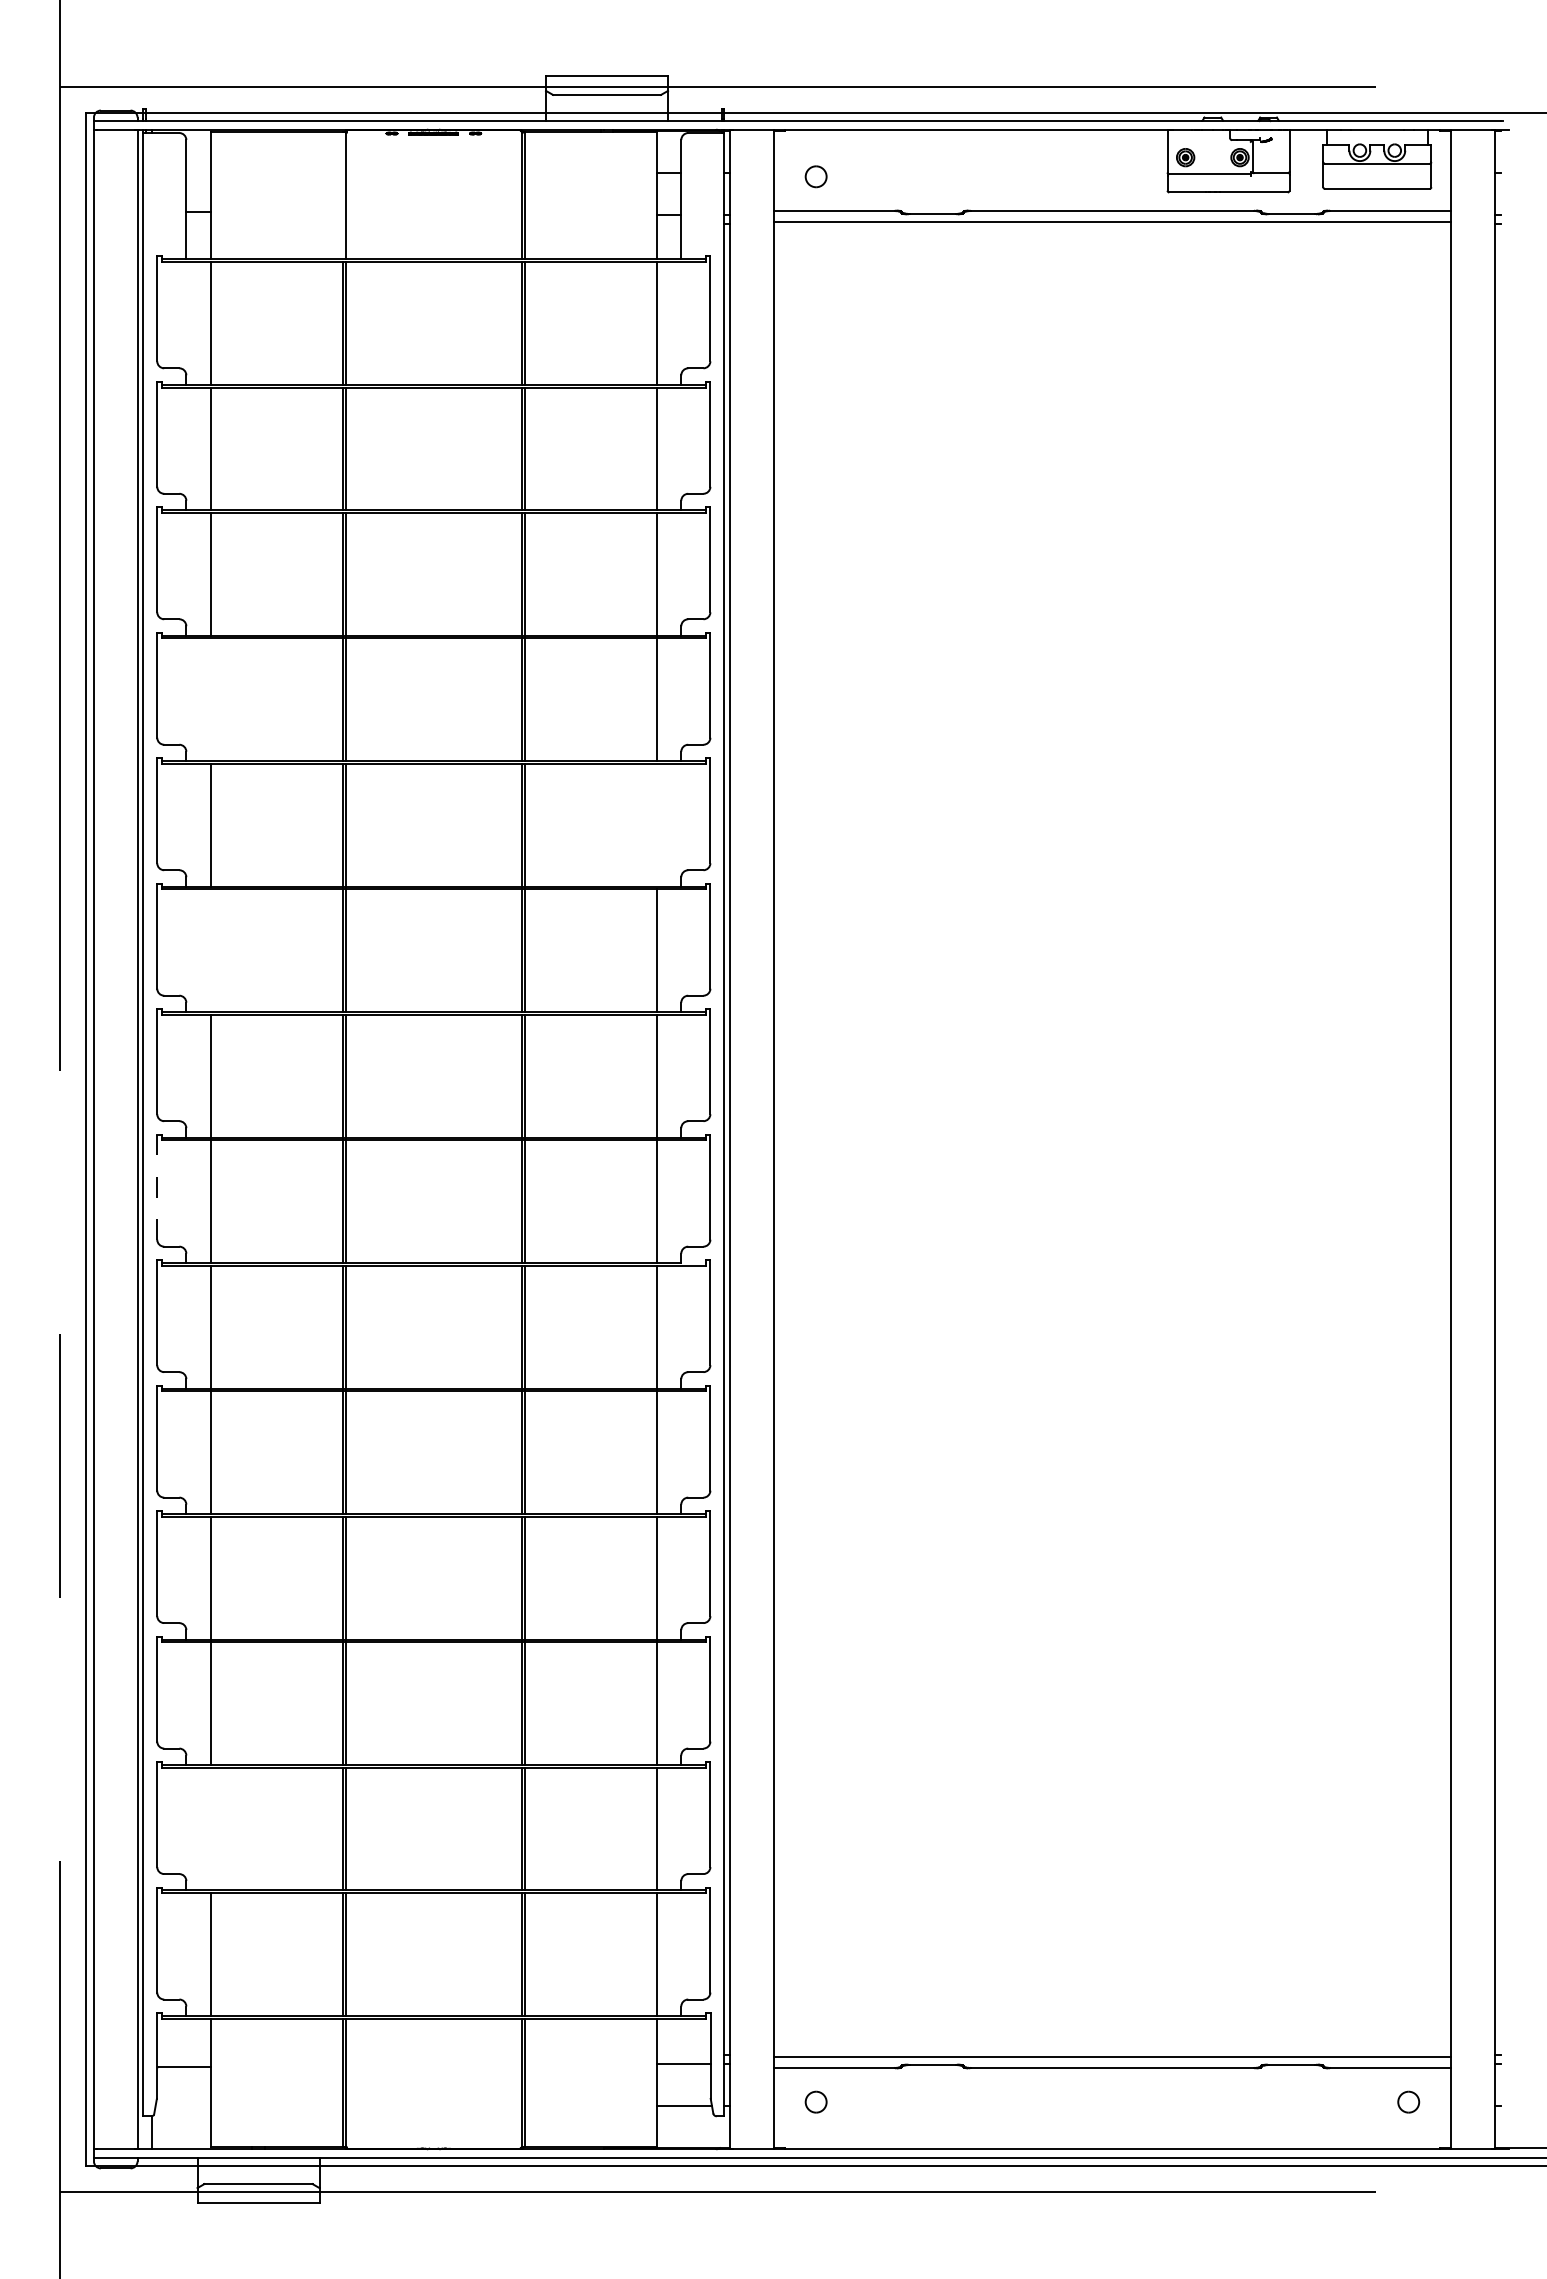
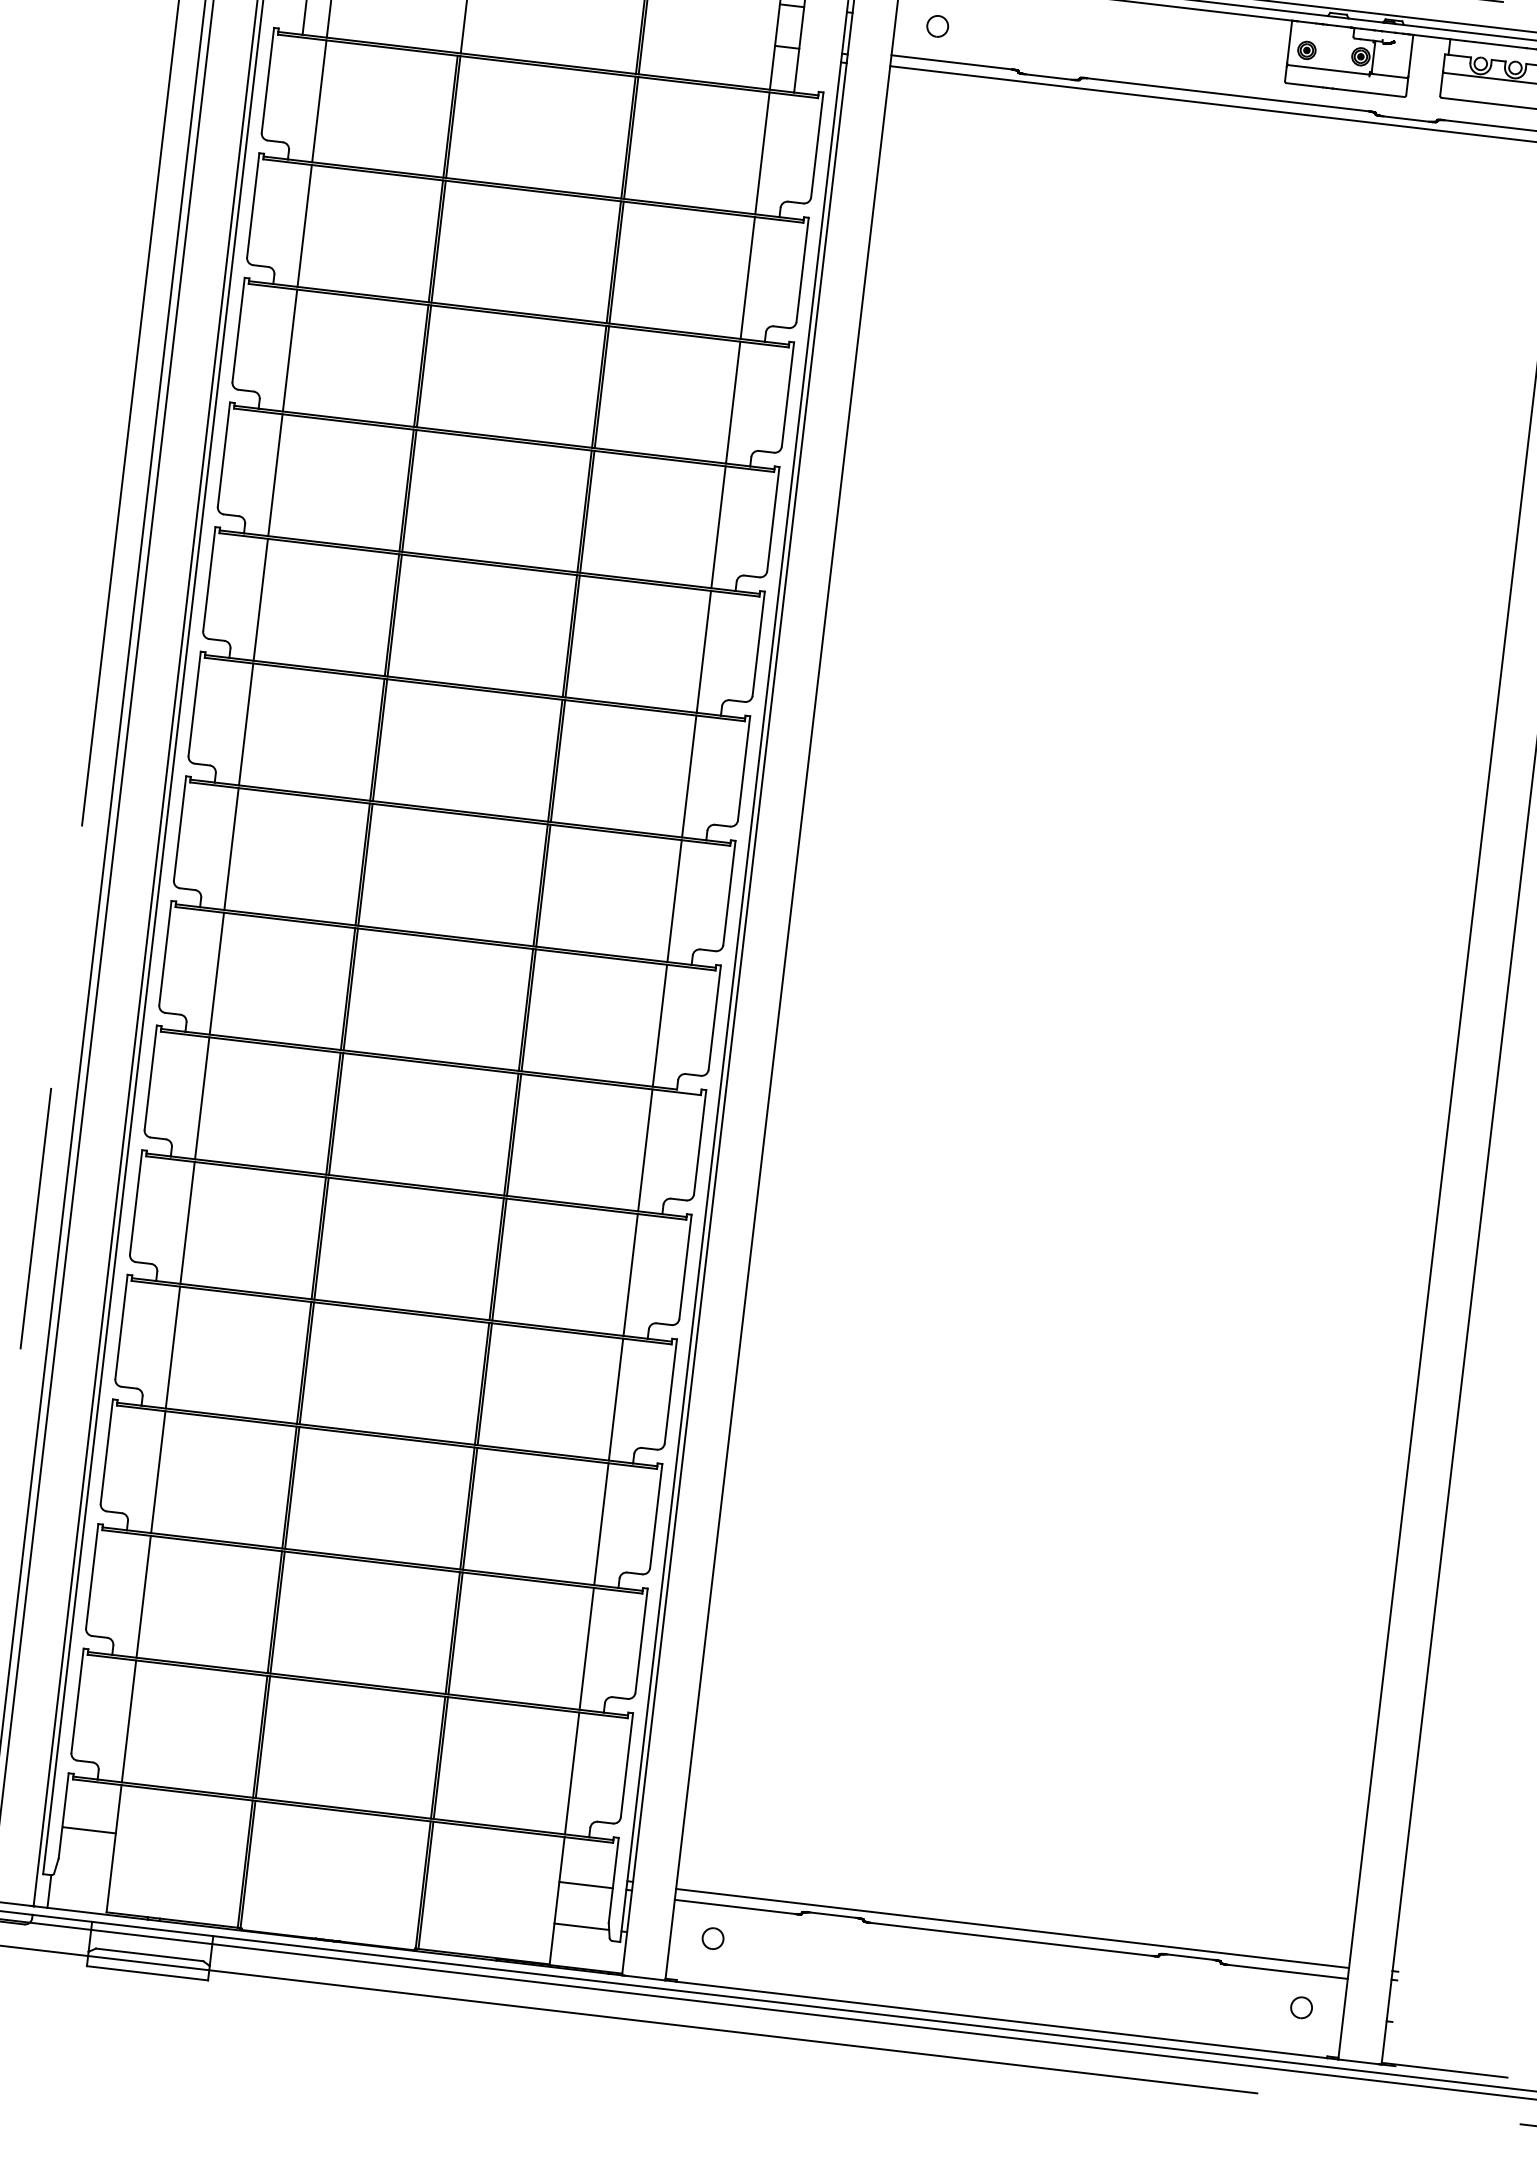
line: (210, 699) -> (275, 474), added
line: (656, 824) -> (703, 651), added
line: (210, 950) -> (245, 724), added
line: (157, 1186) -> (165, 952), dashed -> solid
line: (210, 1828) -> (143, 1596), added

